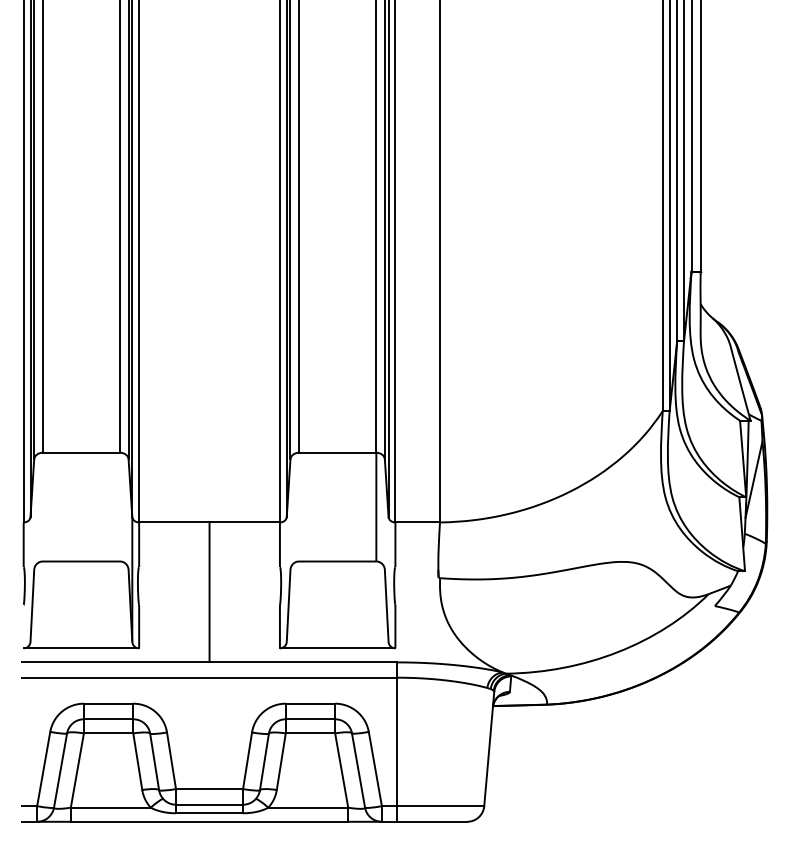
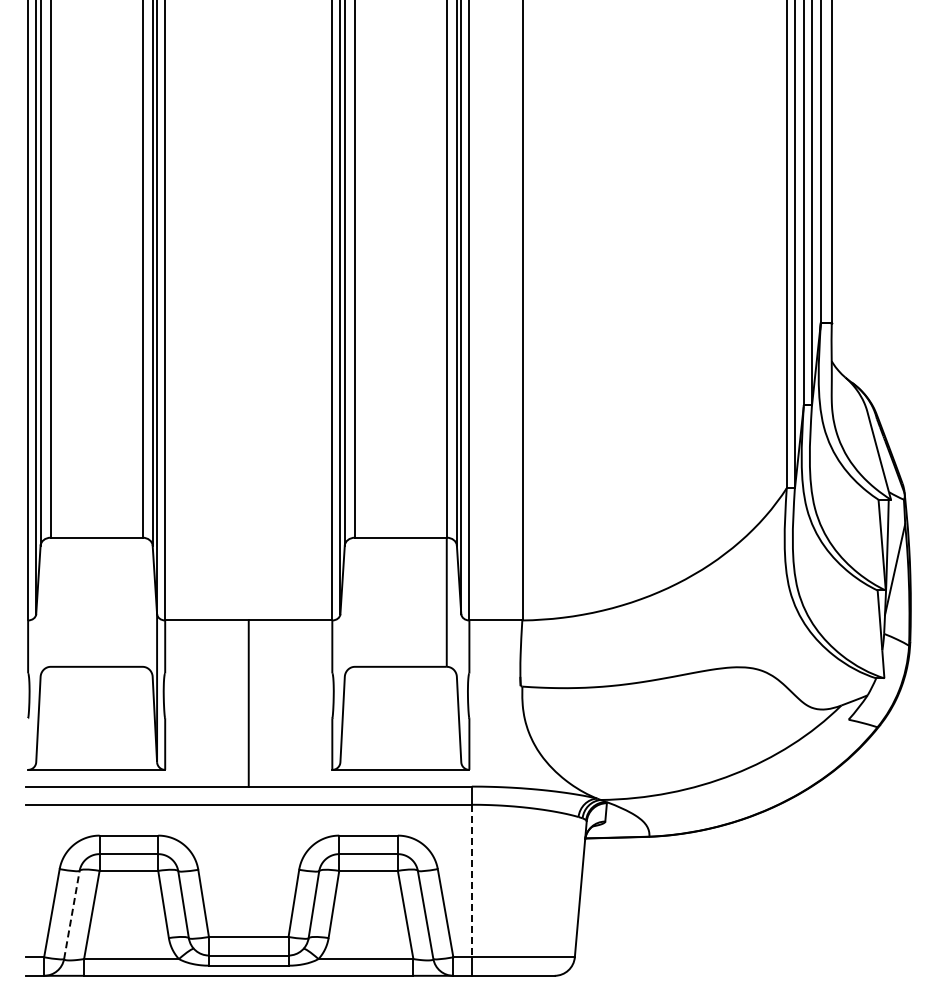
line: (397, 742) -> (471, 881), solid -> dashed
line: (60, 770) -> (71, 914), solid -> dashed

